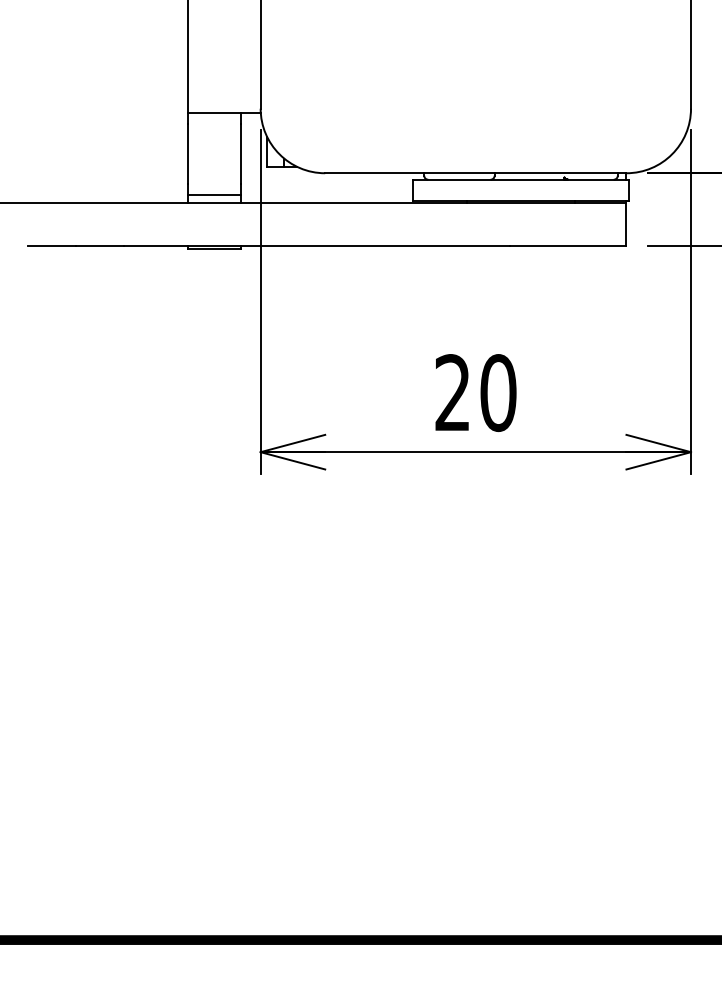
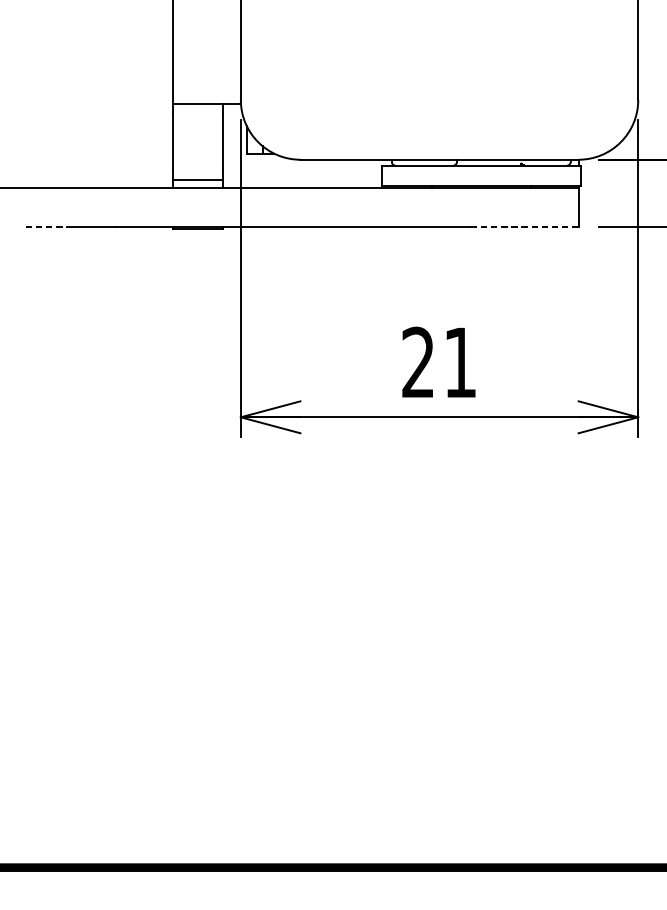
line: (52, 246) -> (48, 227), solid -> dashed
line: (567, 246) -> (524, 227), solid -> dashed
text: (498, 393) -> (460, 363), 20 -> 21

